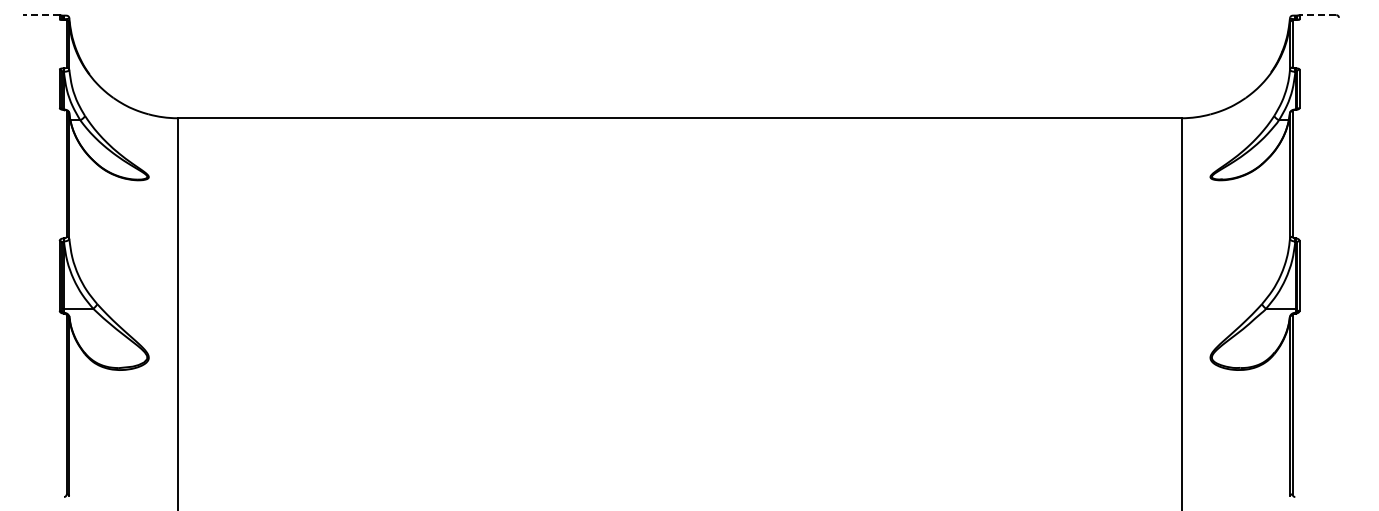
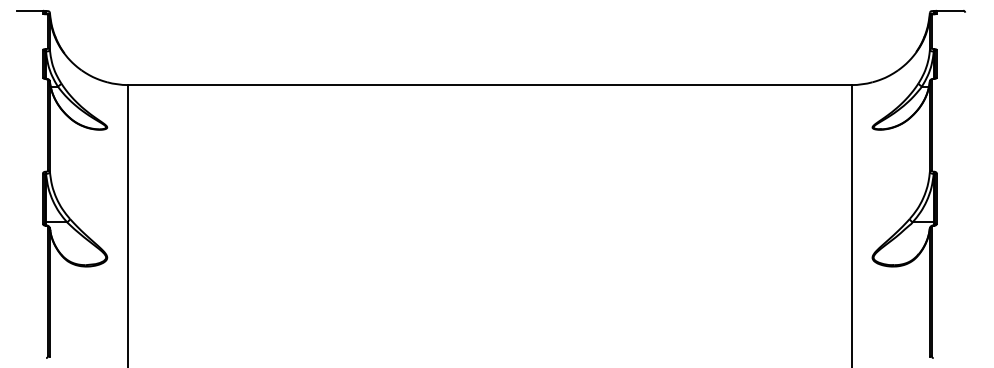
line: (40, 15) -> (29, 10), dashed -> solid
line: (1317, 15) -> (949, 10), dashed -> solid

